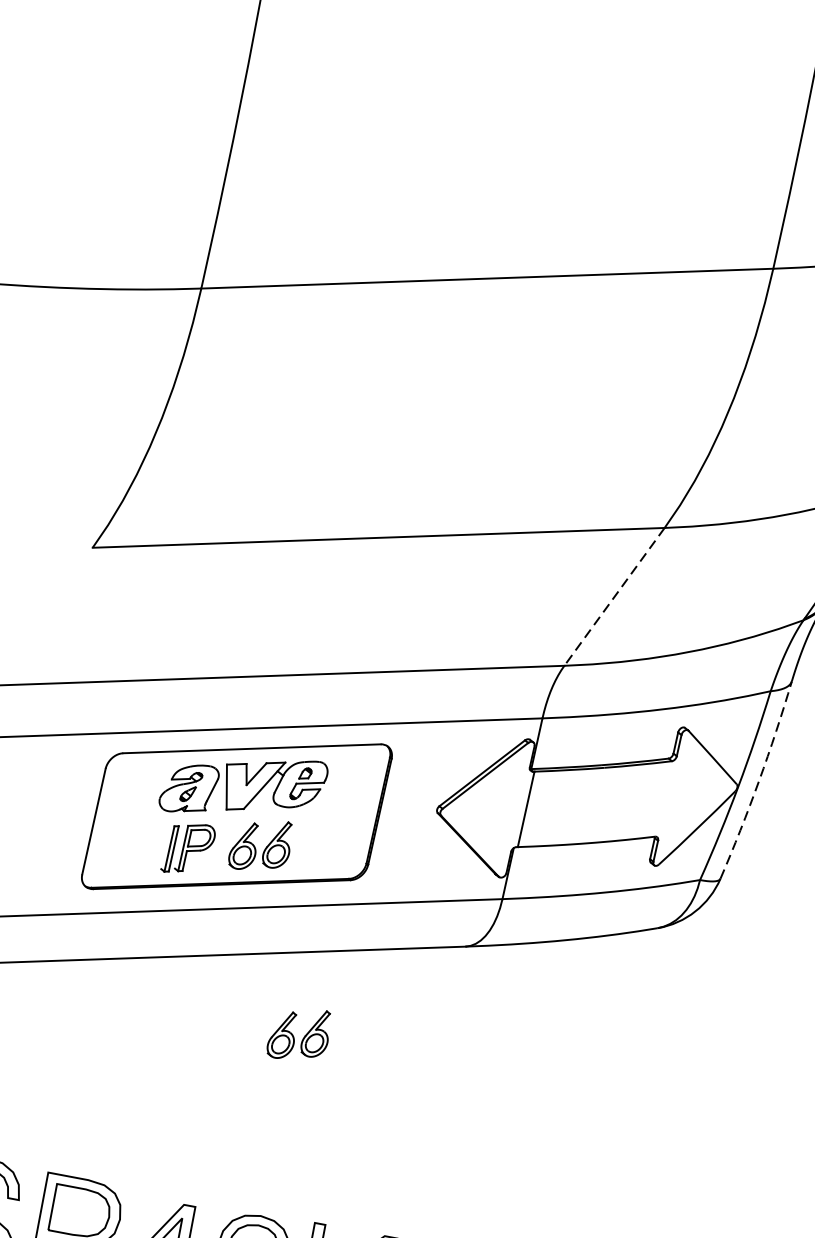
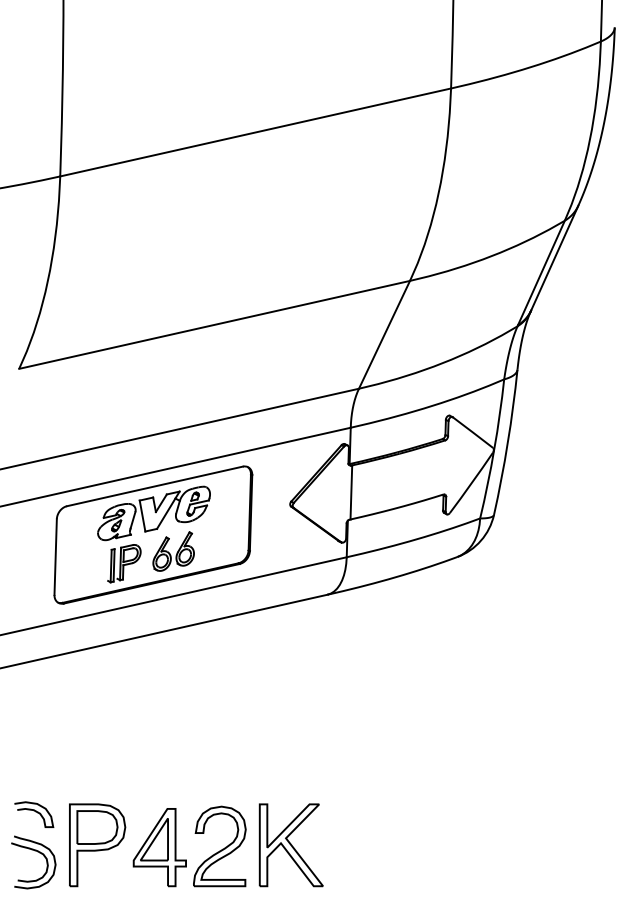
line: (614, 596) -> (384, 334), dashed -> solid
arc: (758, 780) -> (507, 442), dashed -> solid
part: (299, 1034) -> (224, 676), removed

